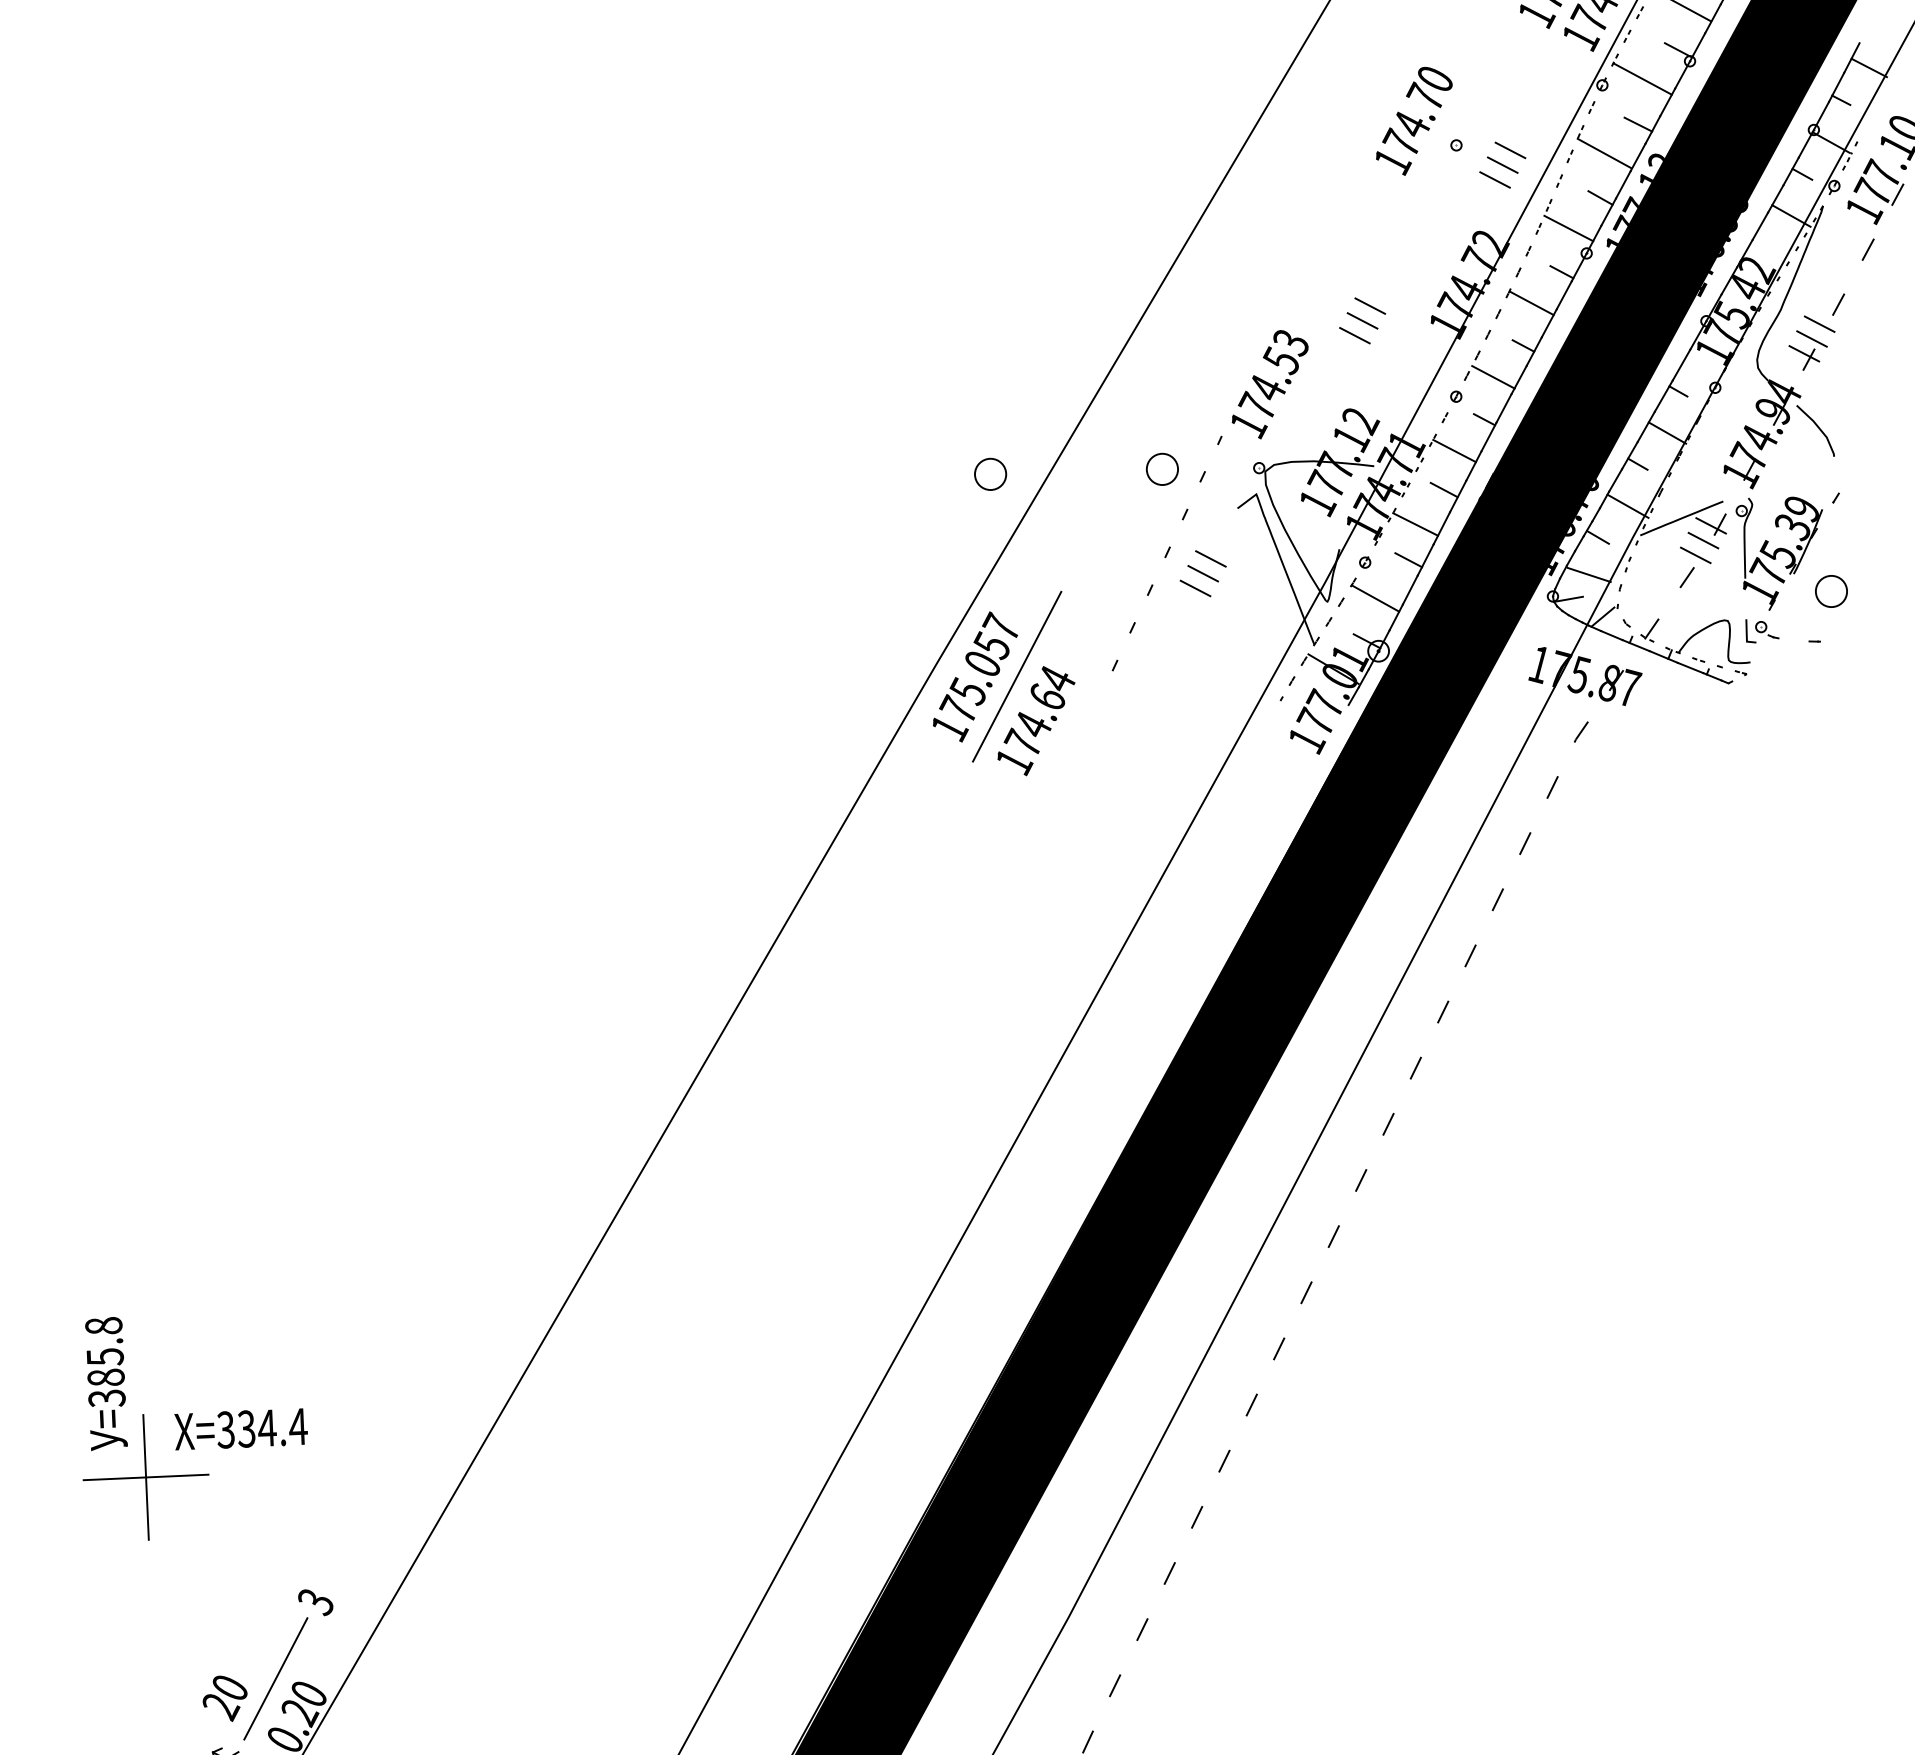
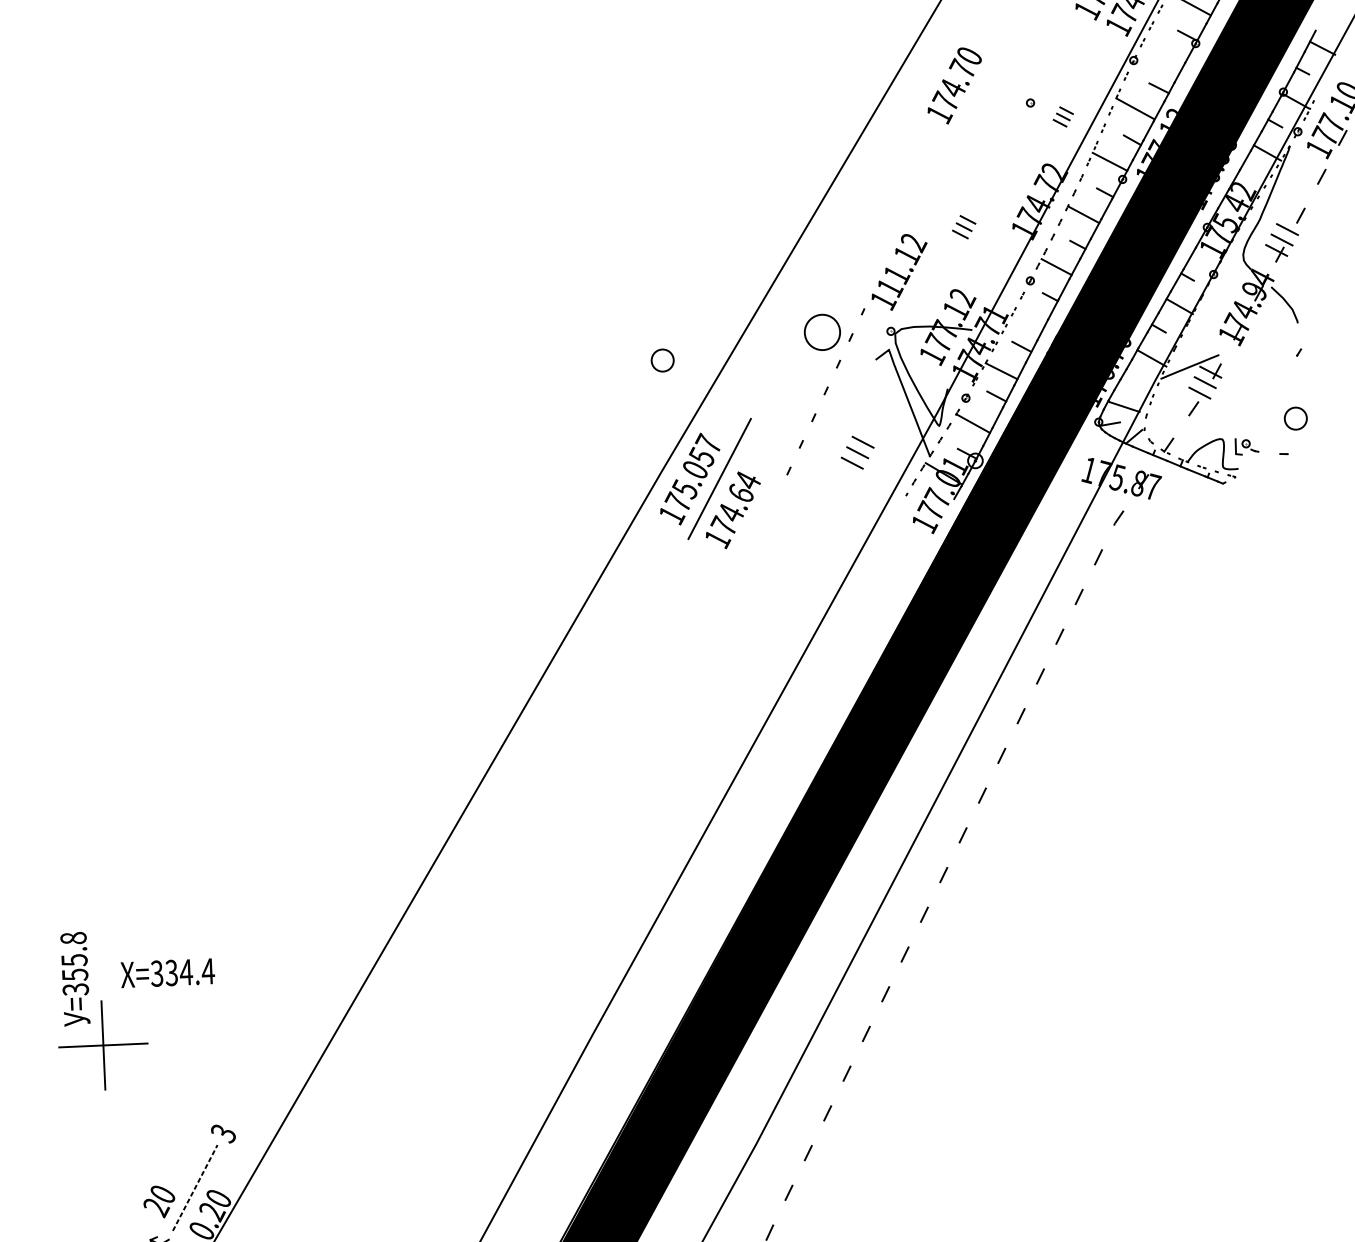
line: (1642, 78) -> (1162, 55), removed
text: (1414, 120) -> (954, 85), moved
part: (1502, 164) -> (1063, 116), size x0.6
part: (1362, 320) -> (964, 226), size x0.7
text: (1274, 375) -> (901, 265), 174.53 -> 111.12
line: (1454, 450) -> (1029, 318), removed
part: (1162, 468) -> (822, 331), size x1.6
part: (990, 473) -> (662, 359), moved
line: (1597, 537) -> (1130, 380), removed
part: (1778, 553) -> (1258, 391), removed
part: (1202, 573) -> (857, 452), moved
text: (105, 1377) -> (74, 974), =385.8 -> =355.8
text: (240, 1429) -> (167, 973), moved
line: (276, 1678) -> (195, 1187), solid -> dashed

